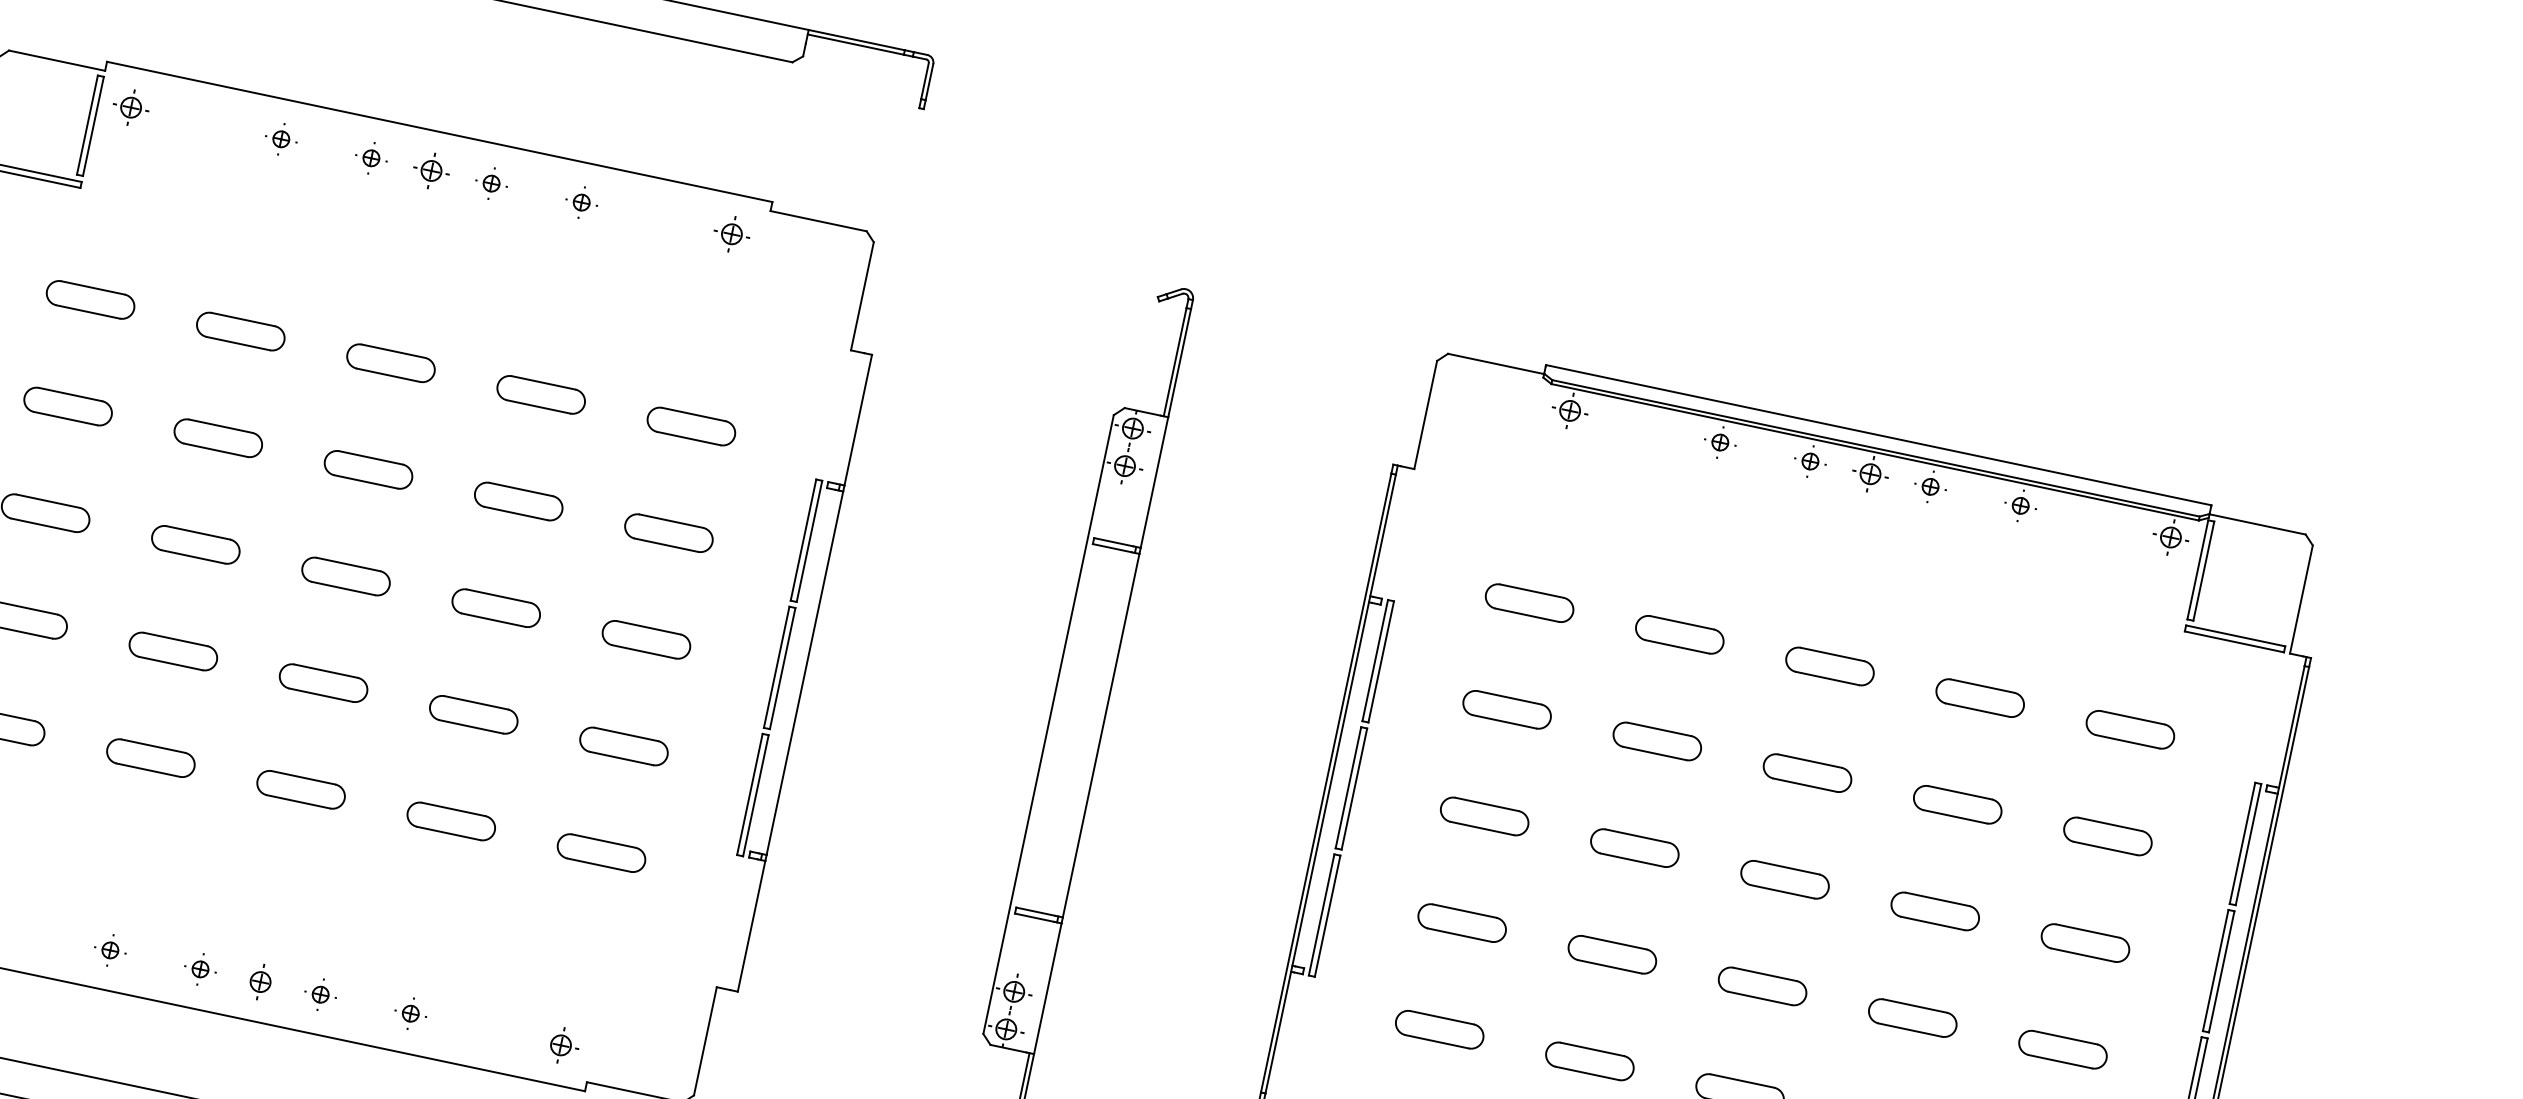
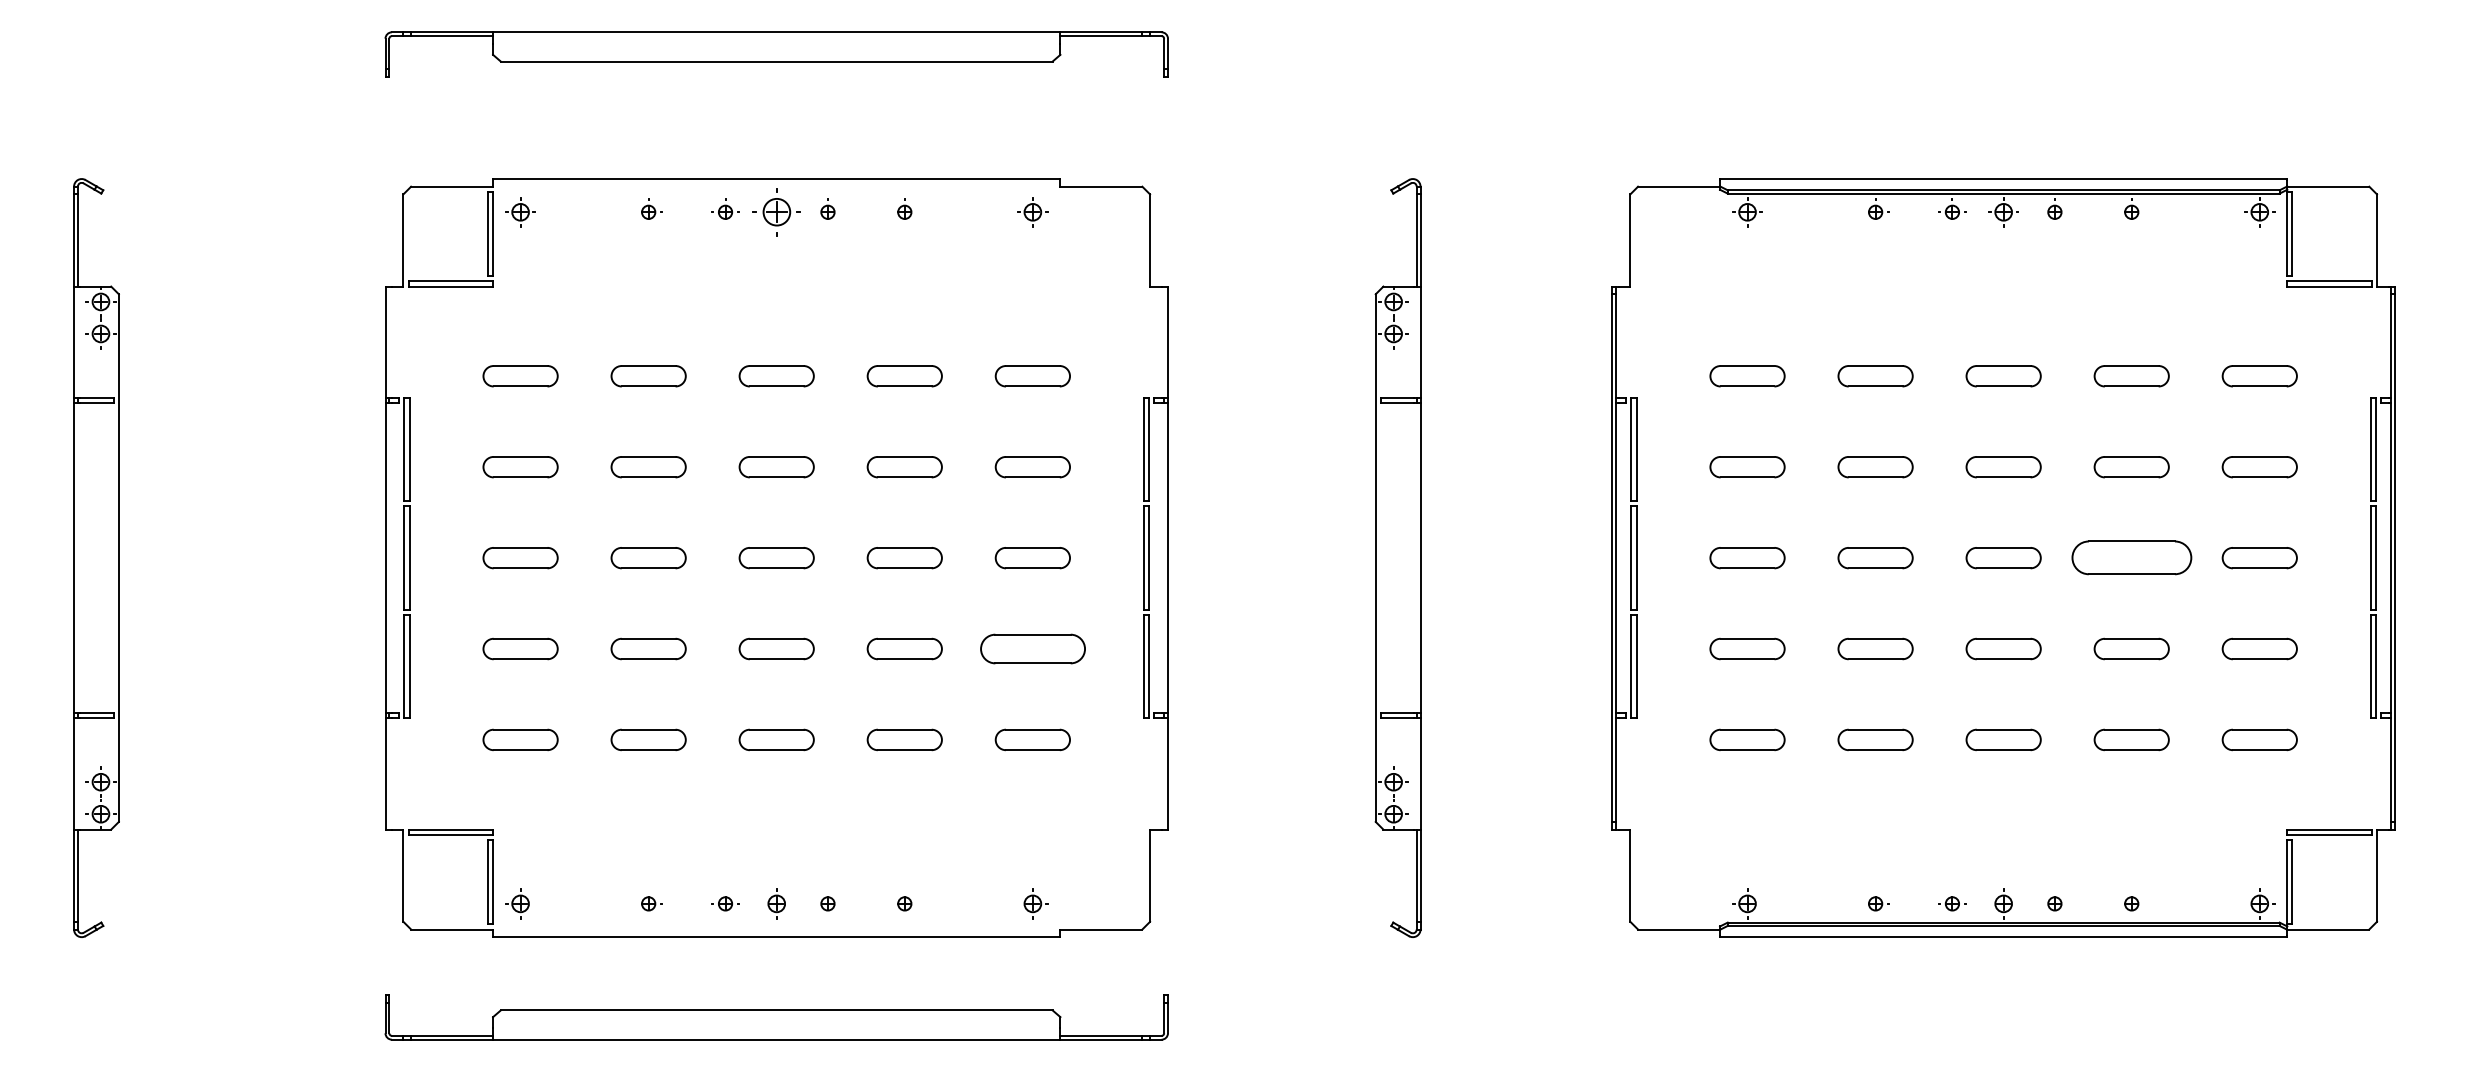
part: (431, 171) -> (776, 212), size x1.6
part: (623, 745) -> (1032, 648), size x1.4
part: (1934, 911) -> (2131, 558), size x1.6

